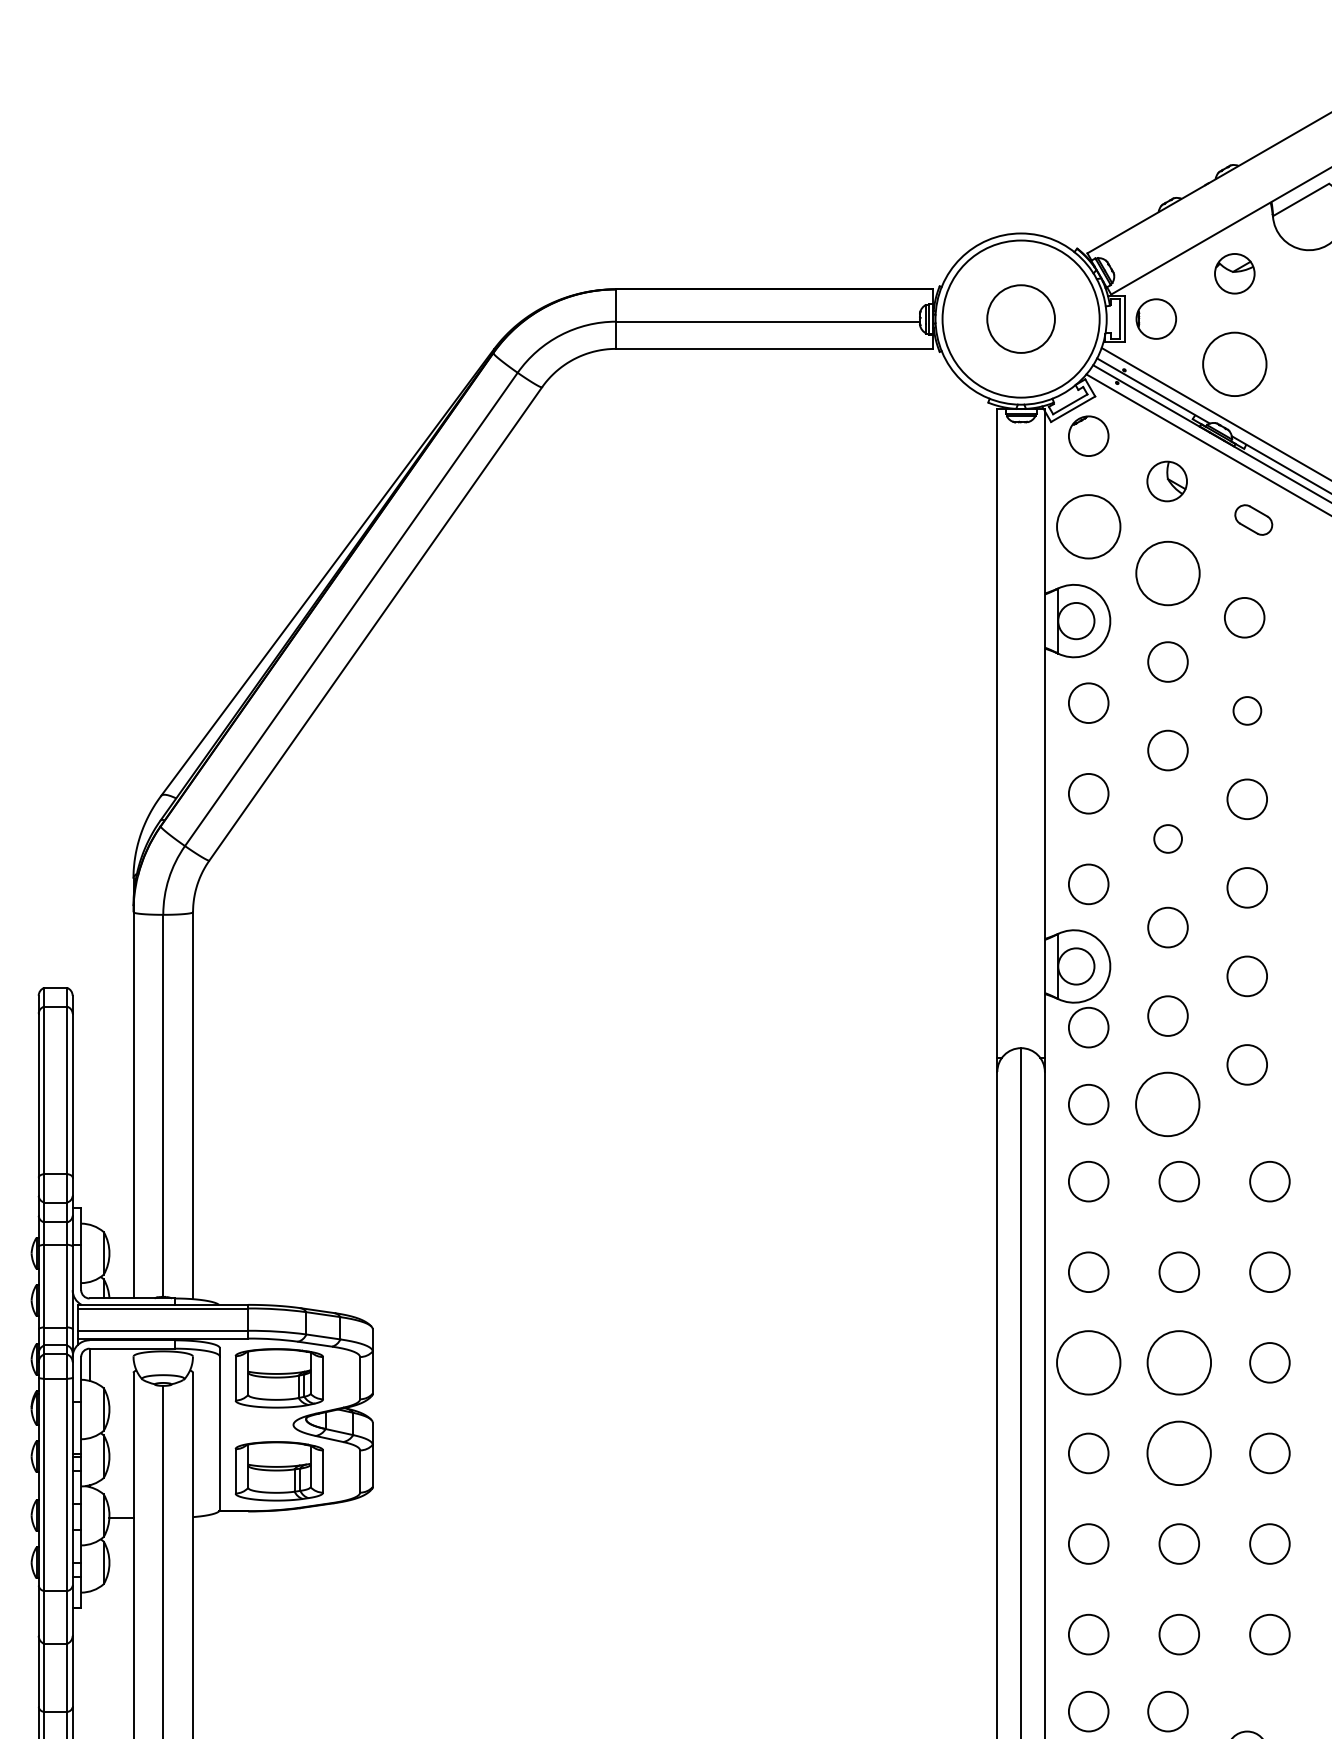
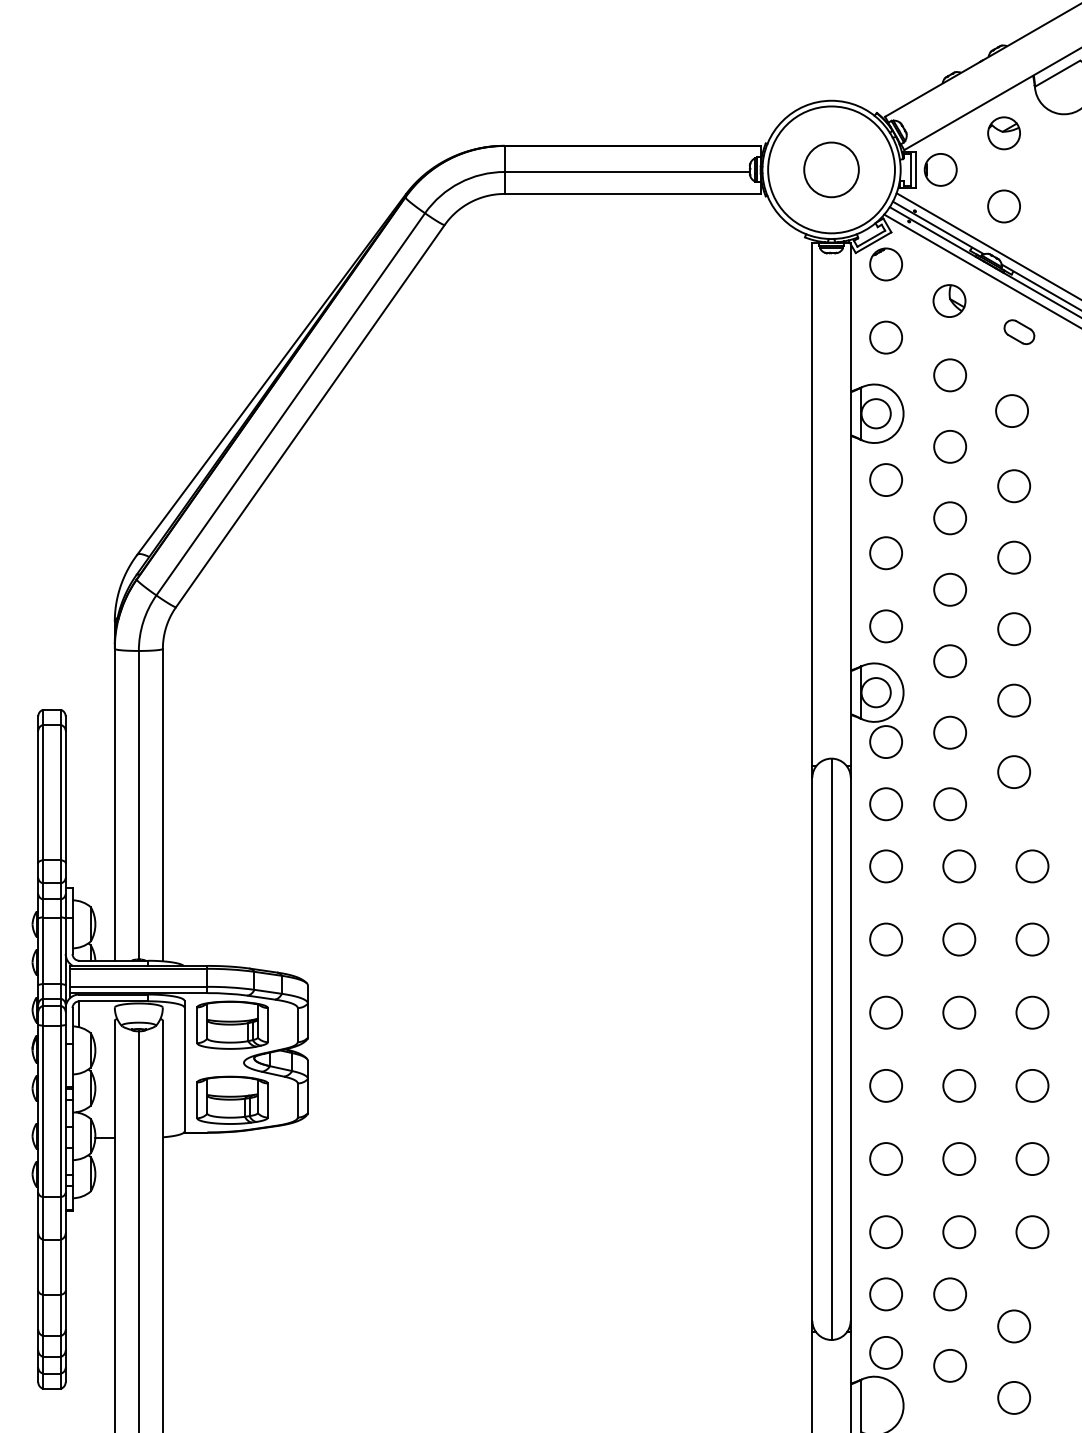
circle: (1235, 364) -> (1004, 206), size x0.62
circle: (1089, 526) -> (886, 337), size x0.62
circle: (1168, 573) -> (950, 375), size x0.62
circle: (1247, 711) -> (1014, 486), size x1.43
circle: (1168, 838) -> (950, 589), size x1.43
circle: (1168, 1104) -> (950, 804), size x0.62
circle: (1089, 1362) -> (886, 1012), size x0.62
circle: (1179, 1362) -> (959, 1012), size x0.62
circle: (1179, 1452) -> (959, 1085), size x0.62

